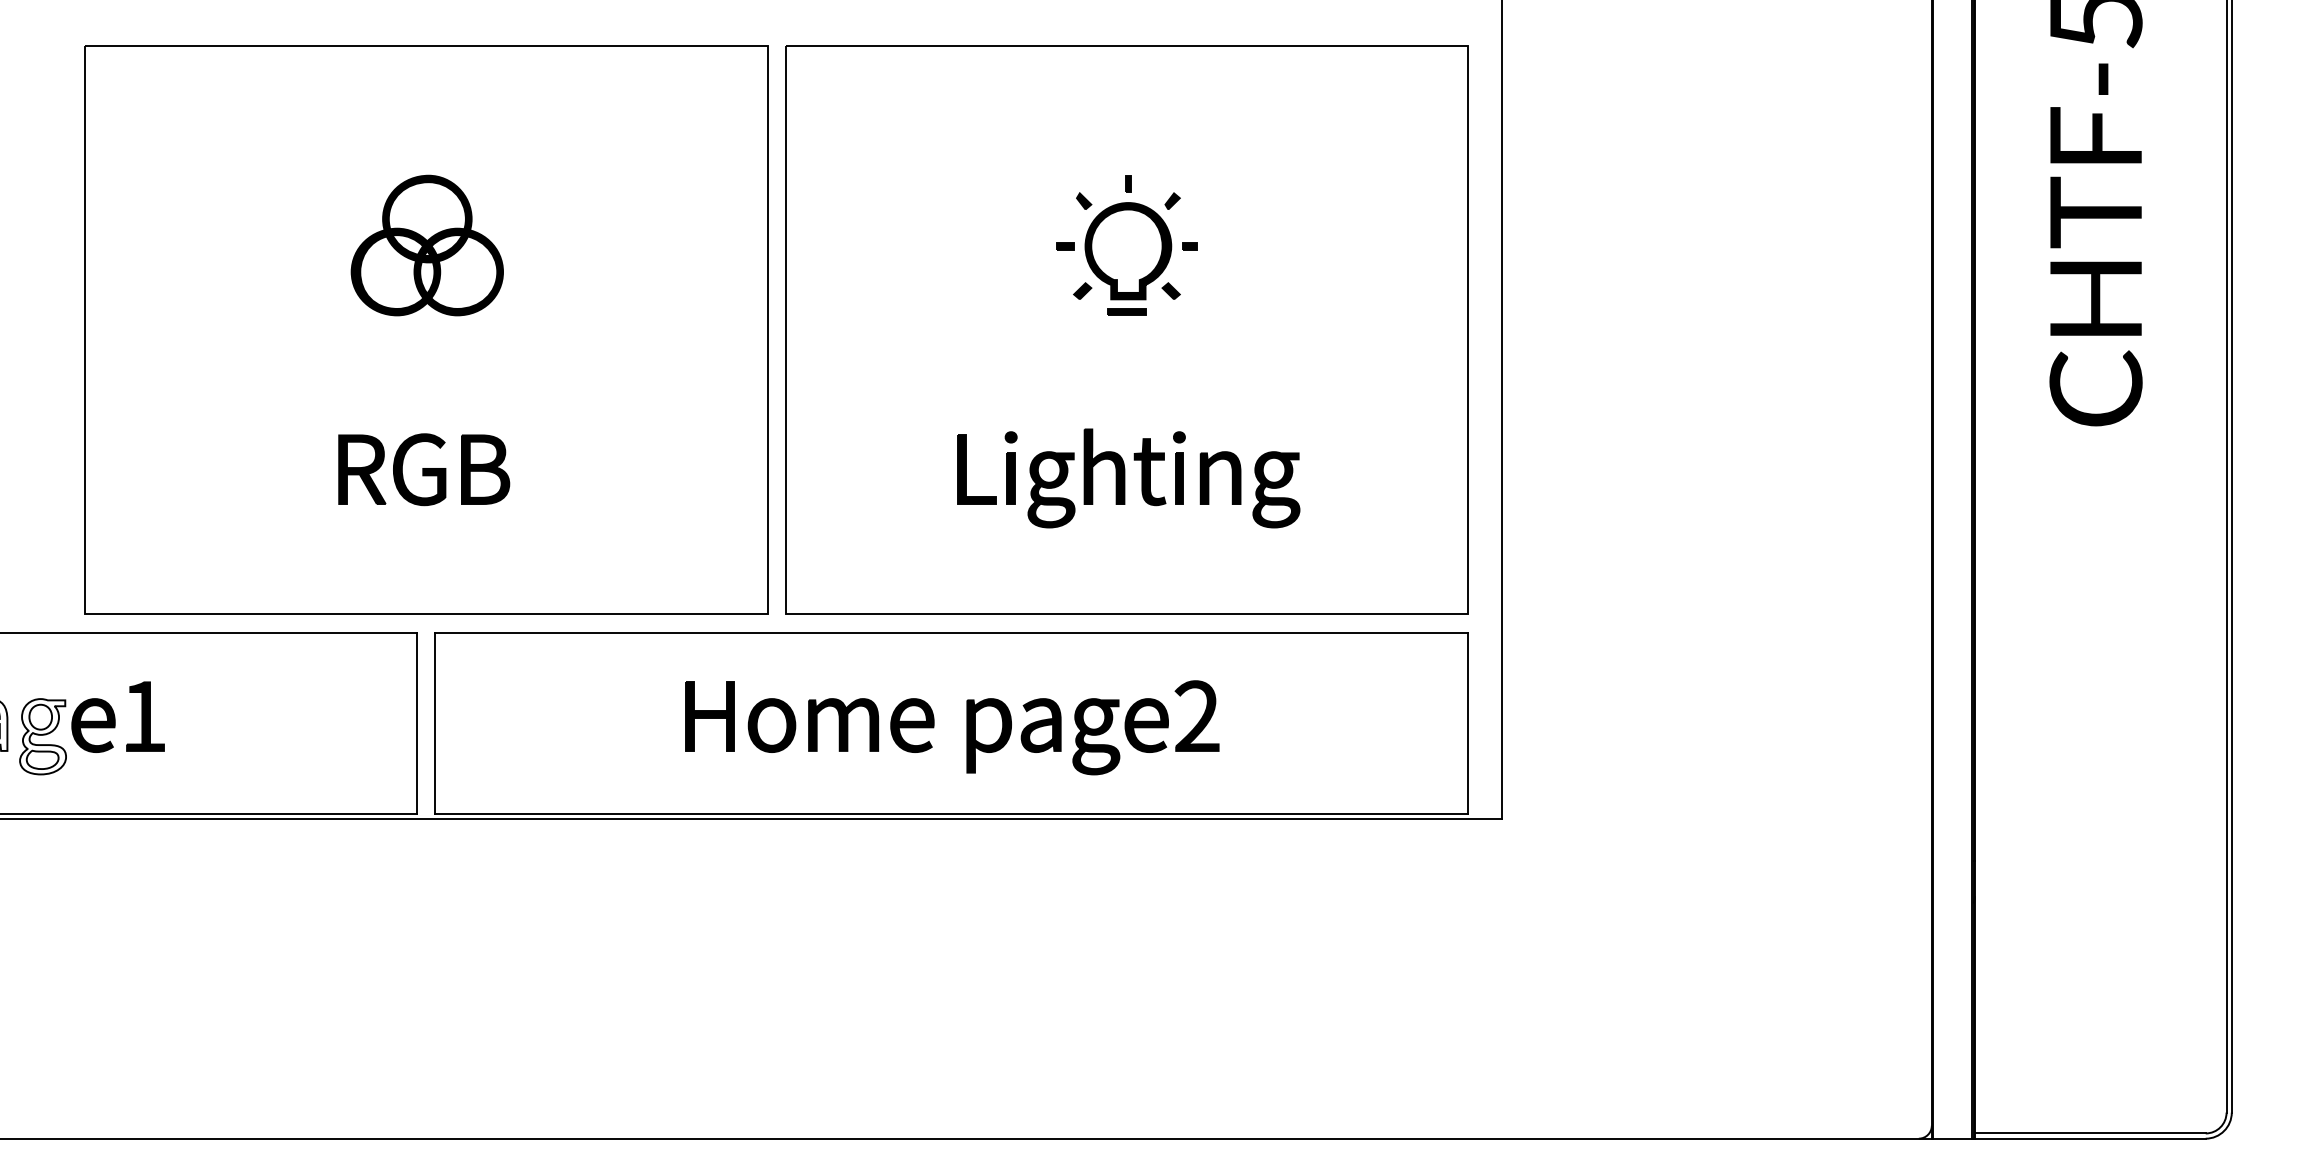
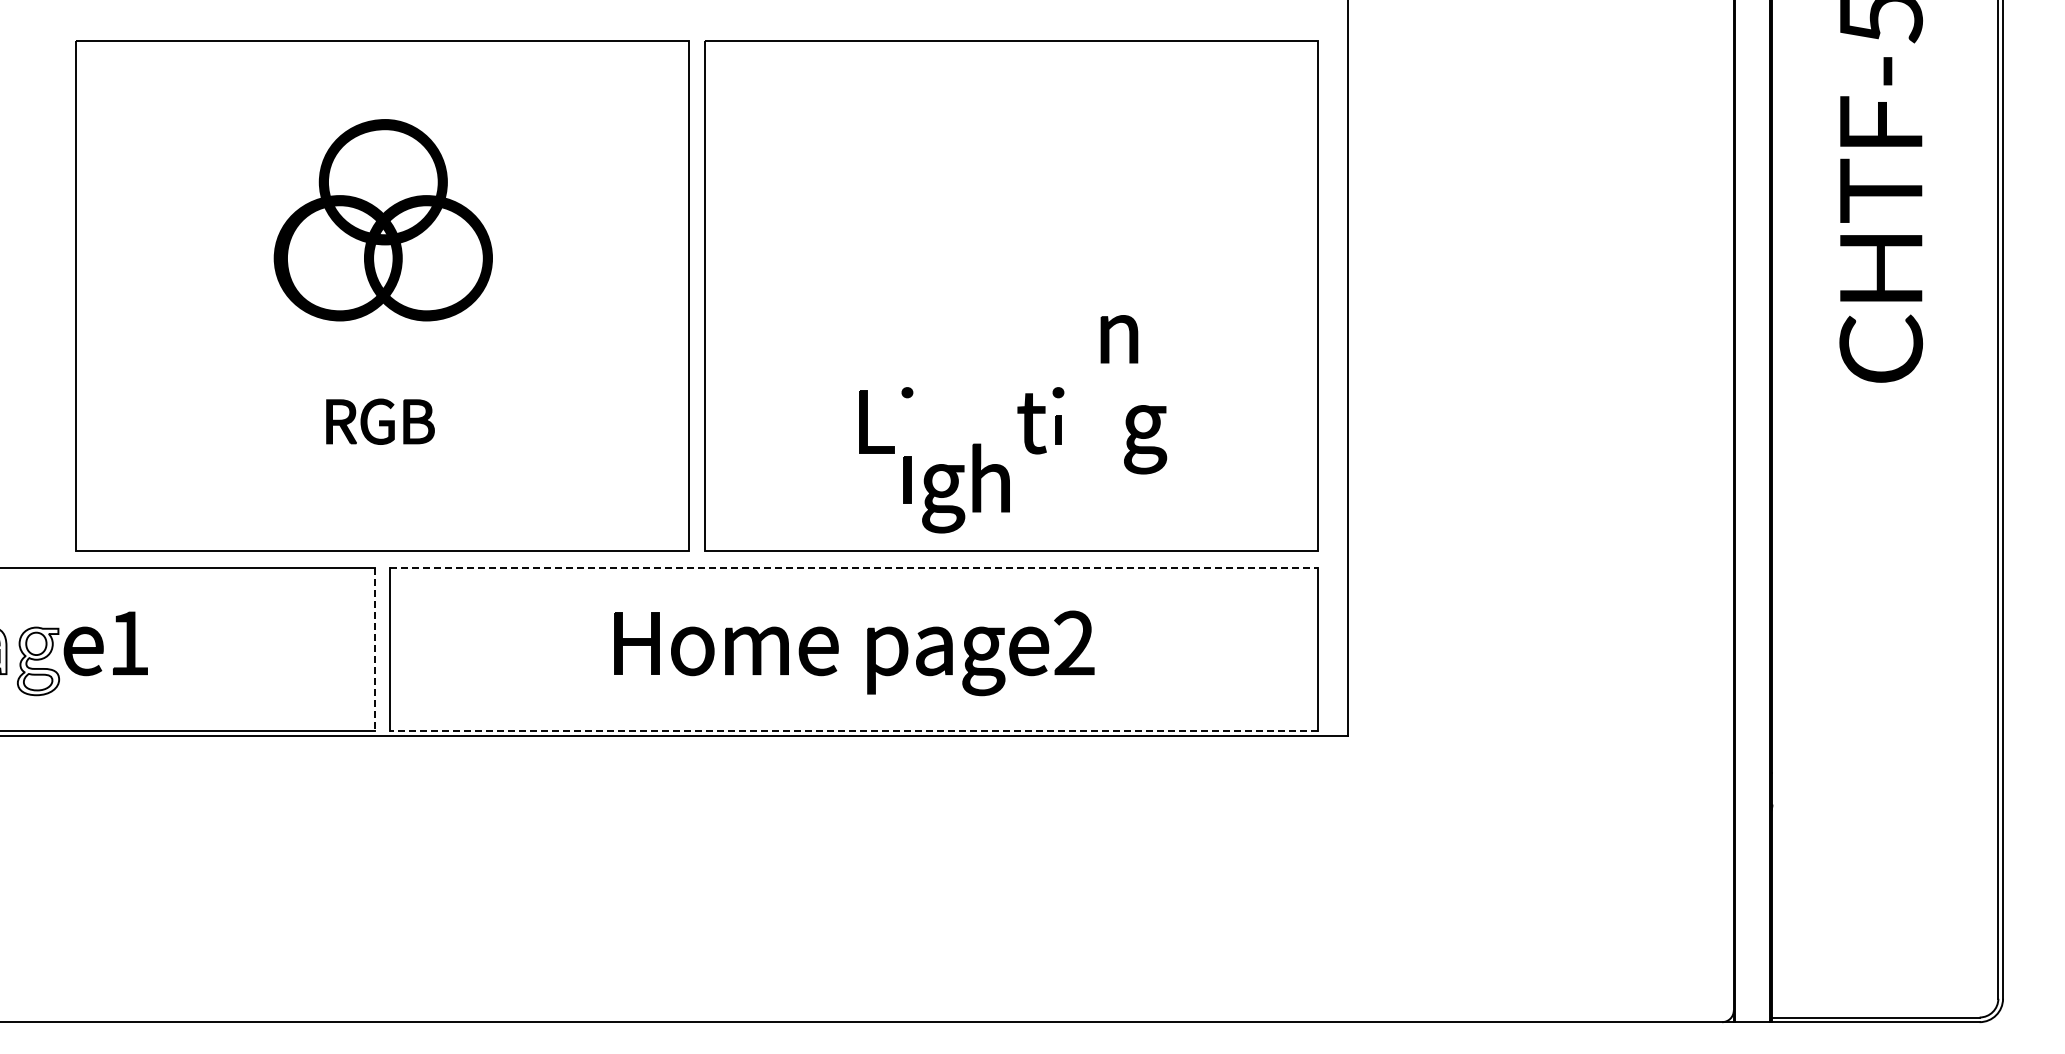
part: (427, 245) -> (383, 220), size x1.6
part: (1127, 245) -> (1011, 220), removed
part: (424, 469) -> (380, 421), size x0.7
part: (1011, 478) -> (907, 479), moved
part: (1083, 478) -> (972, 488), moved
part: (1179, 478) -> (1058, 429), size x0.6
part: (1209, 478) -> (1109, 339), moved
line: (951, 633) -> (853, 568), solid -> dashed
line: (417, 724) -> (374, 650), solid -> dashed
line: (951, 813) -> (853, 730), solid -> dashed

